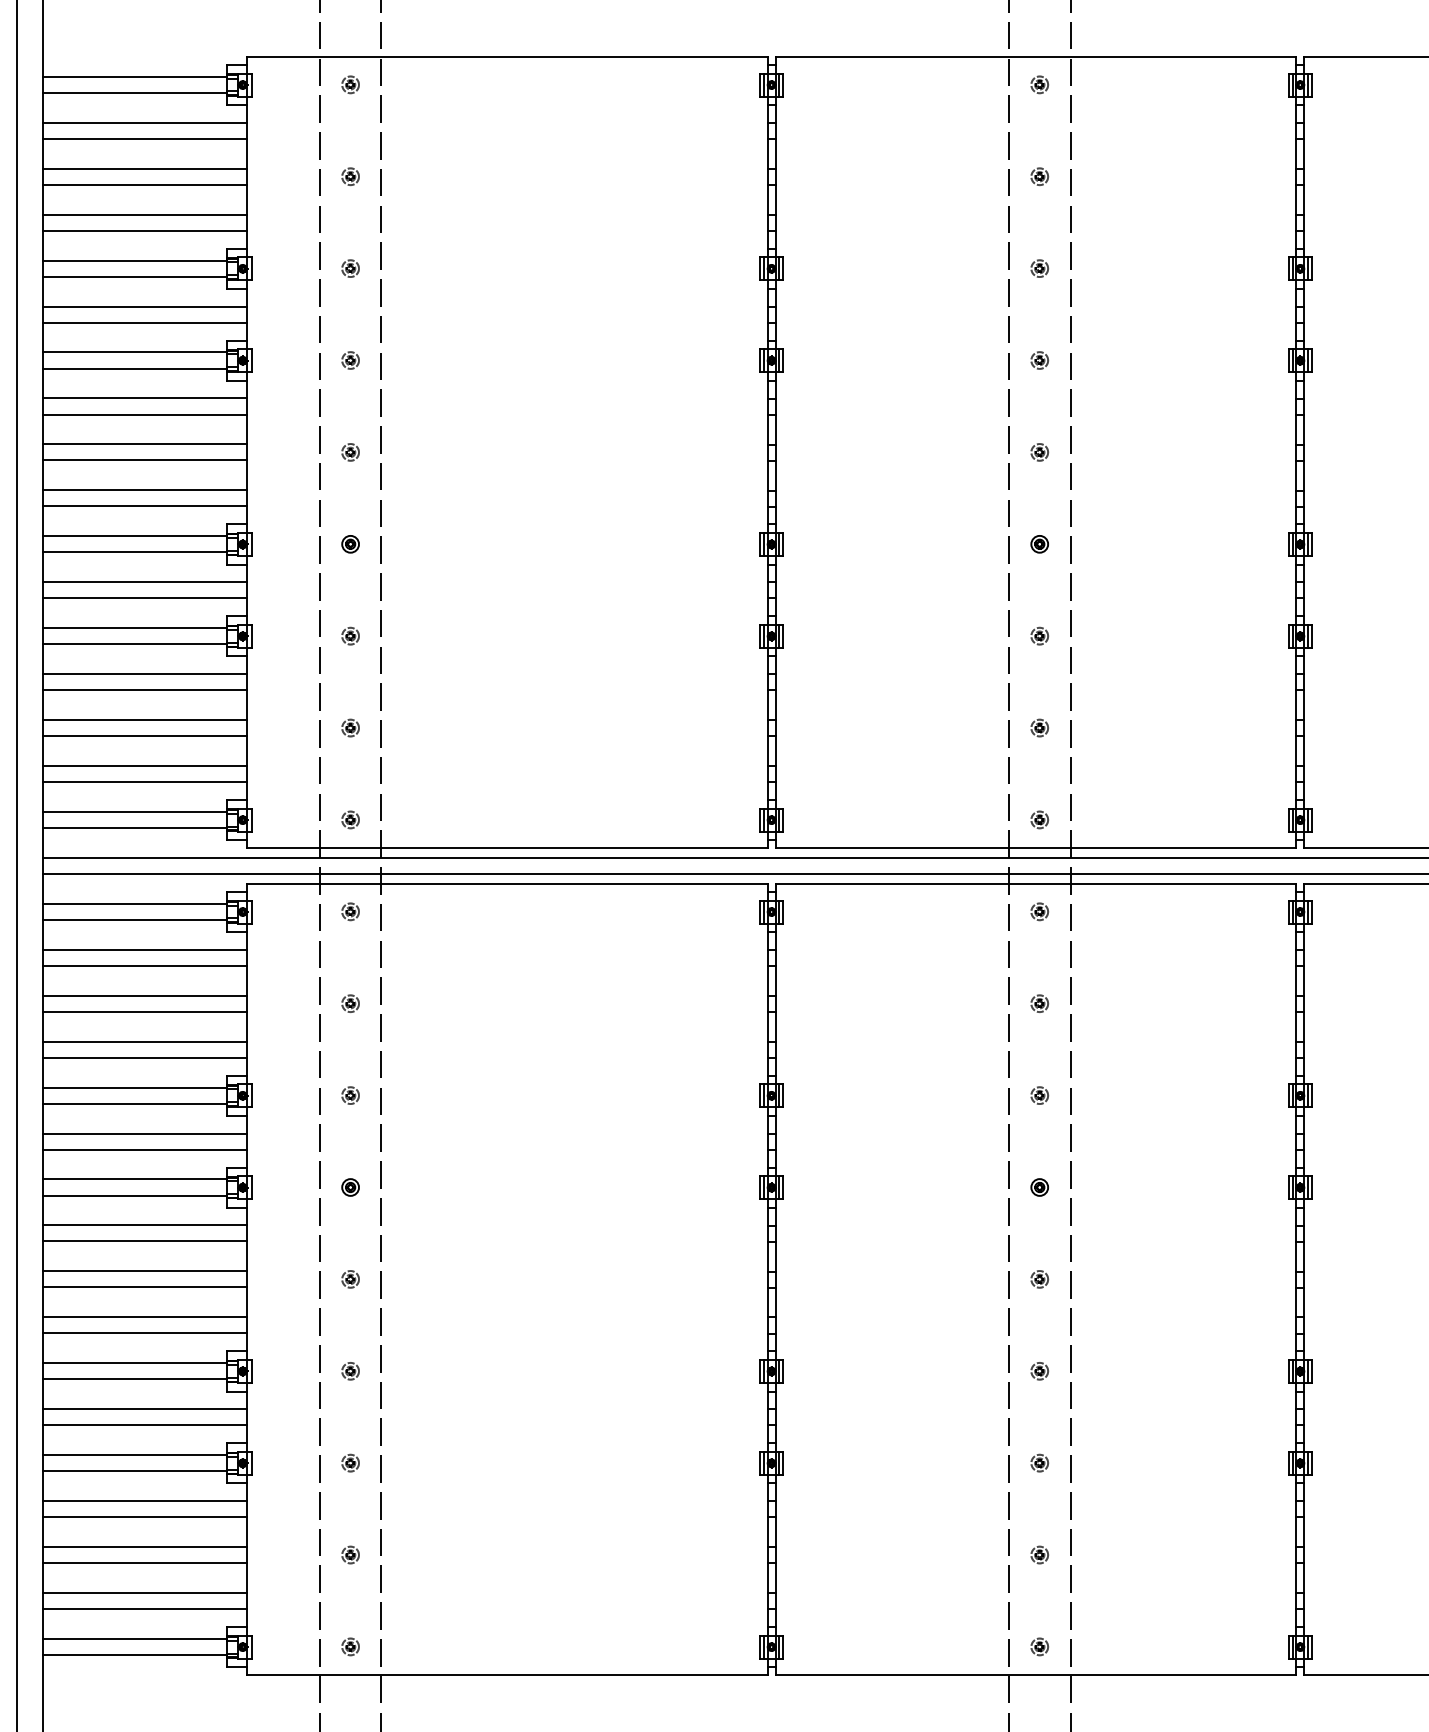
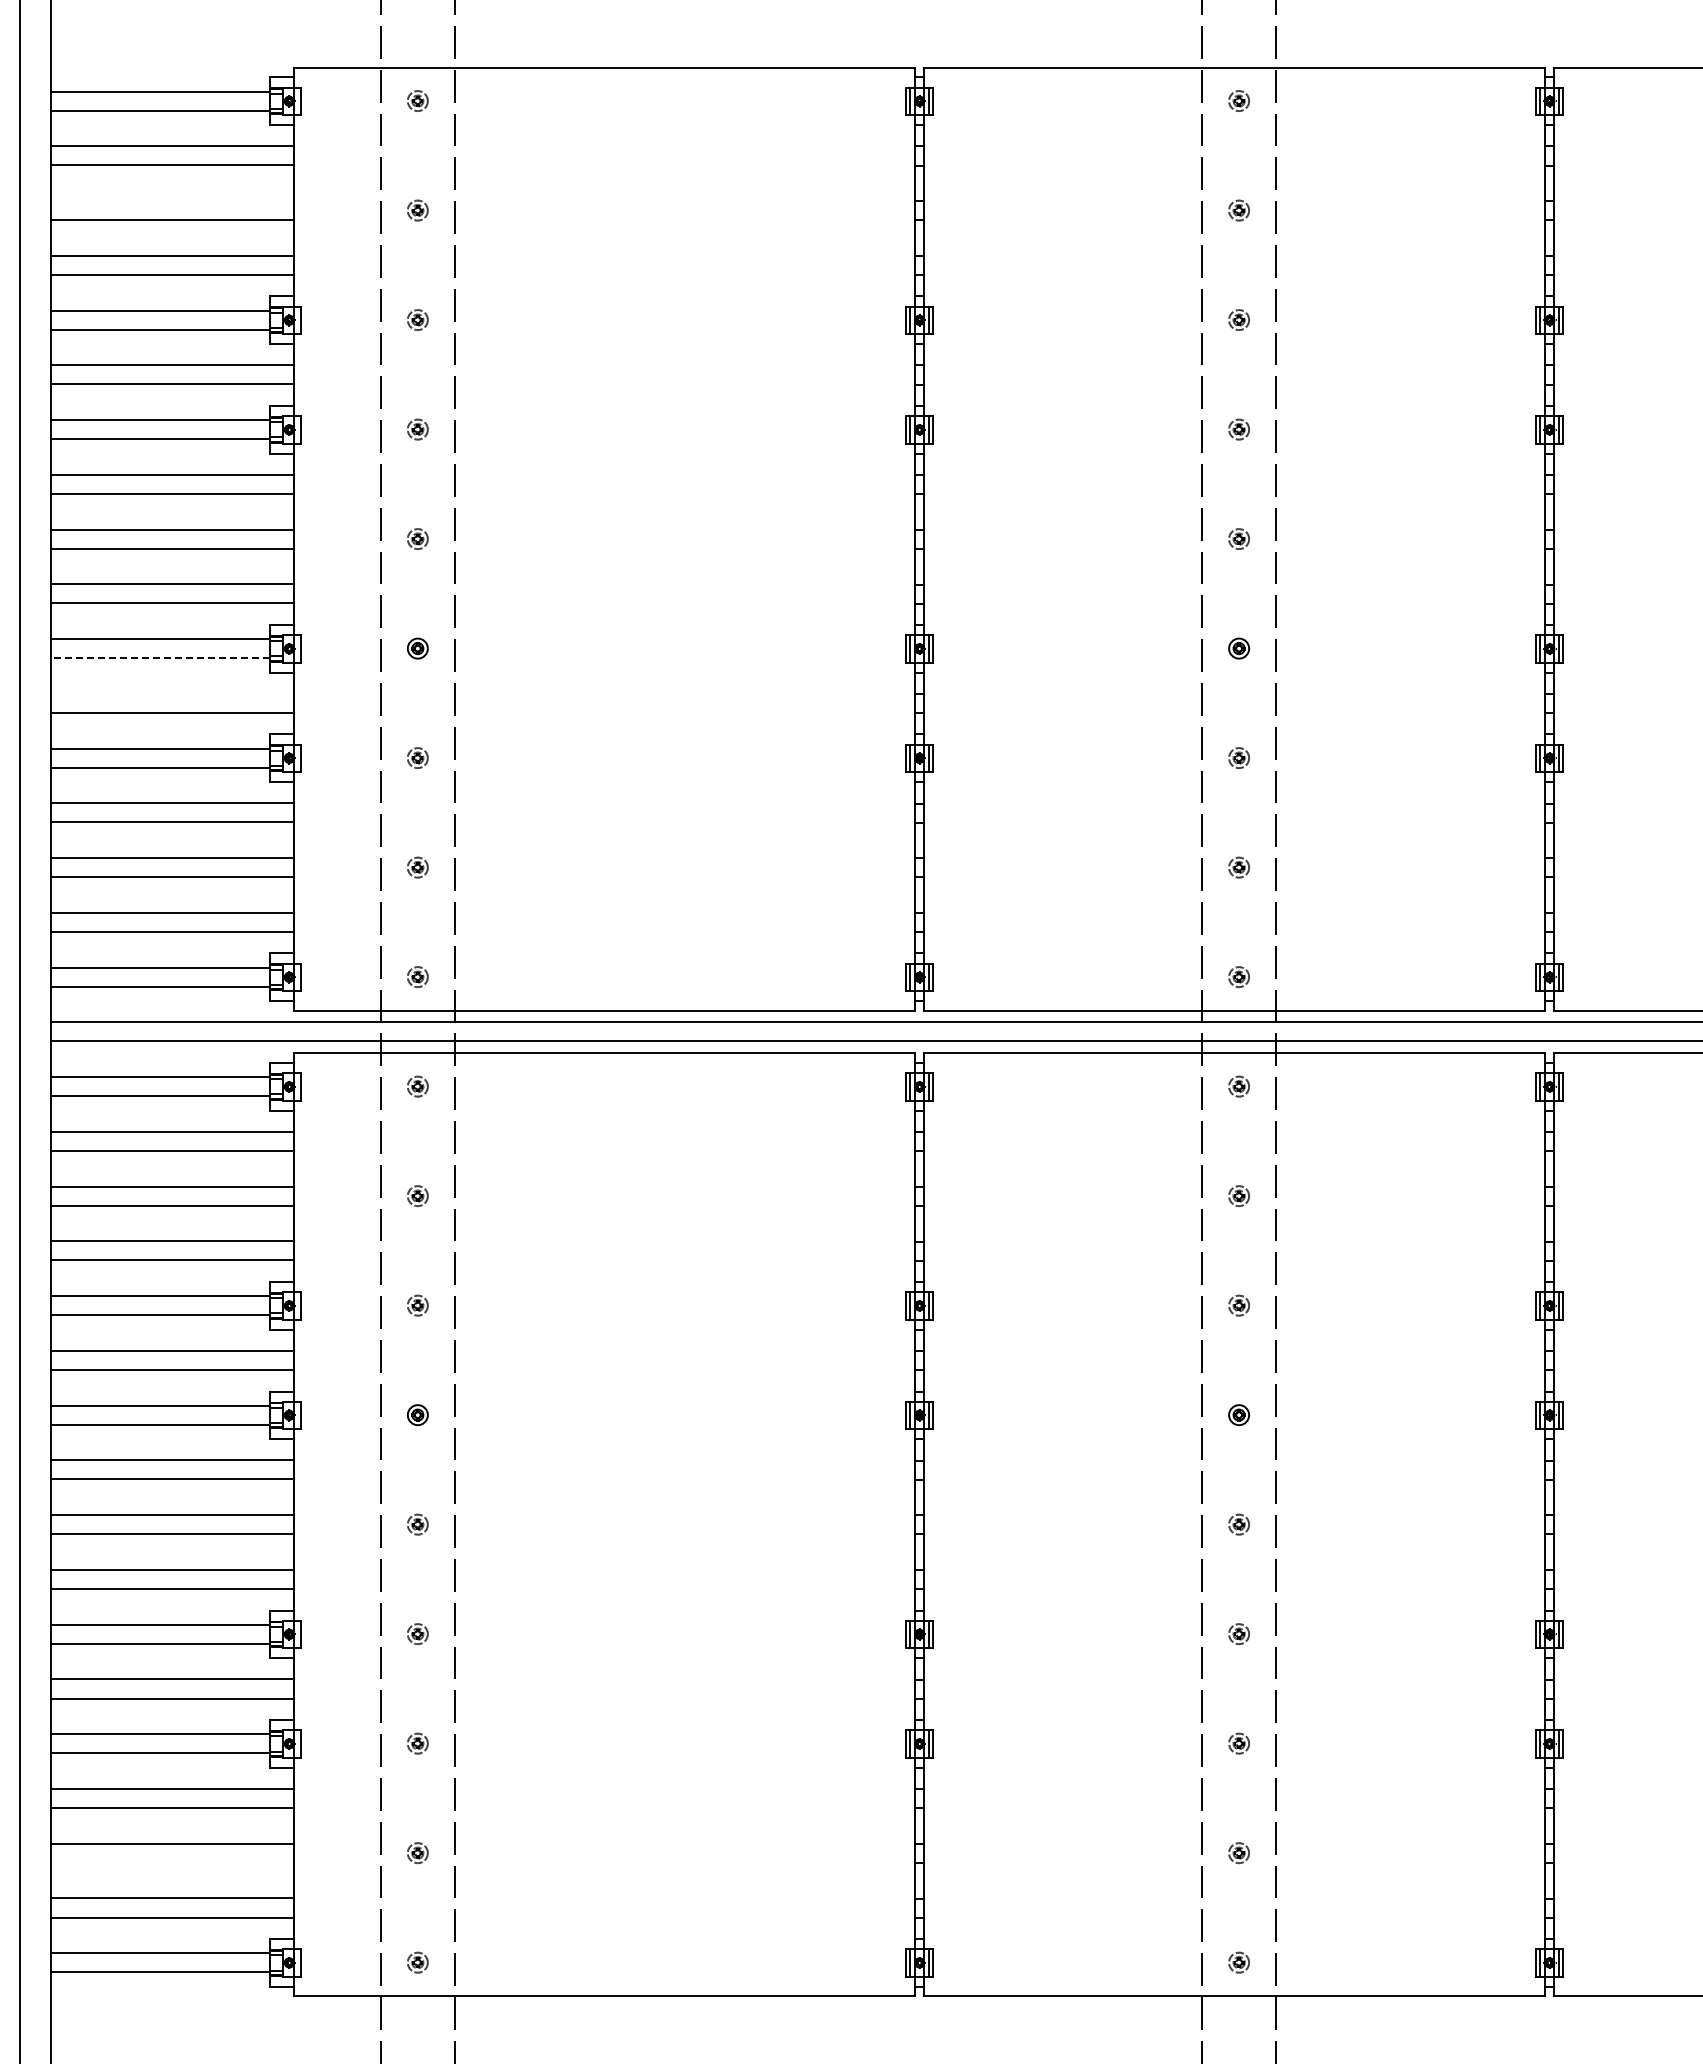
line: (144, 169) -> (172, 201), removed
line: (134, 552) -> (160, 658), solid -> dashed
line: (144, 581) -> (172, 693), removed
line: (144, 1562) -> (172, 1862), removed

